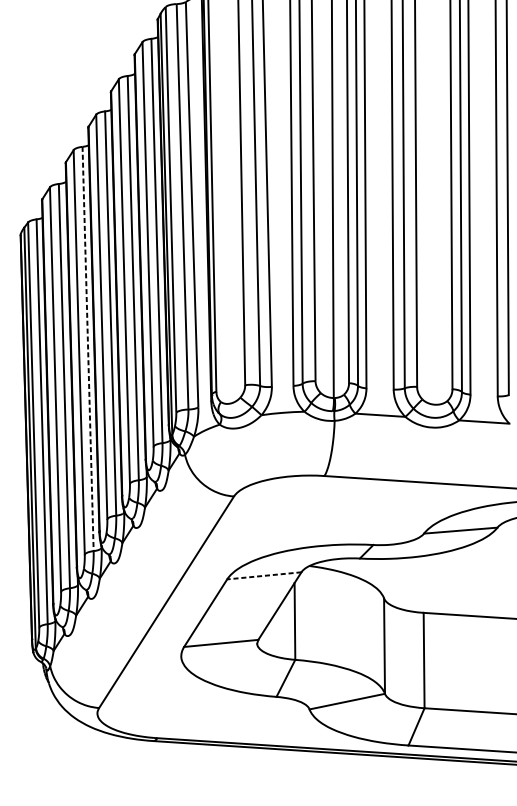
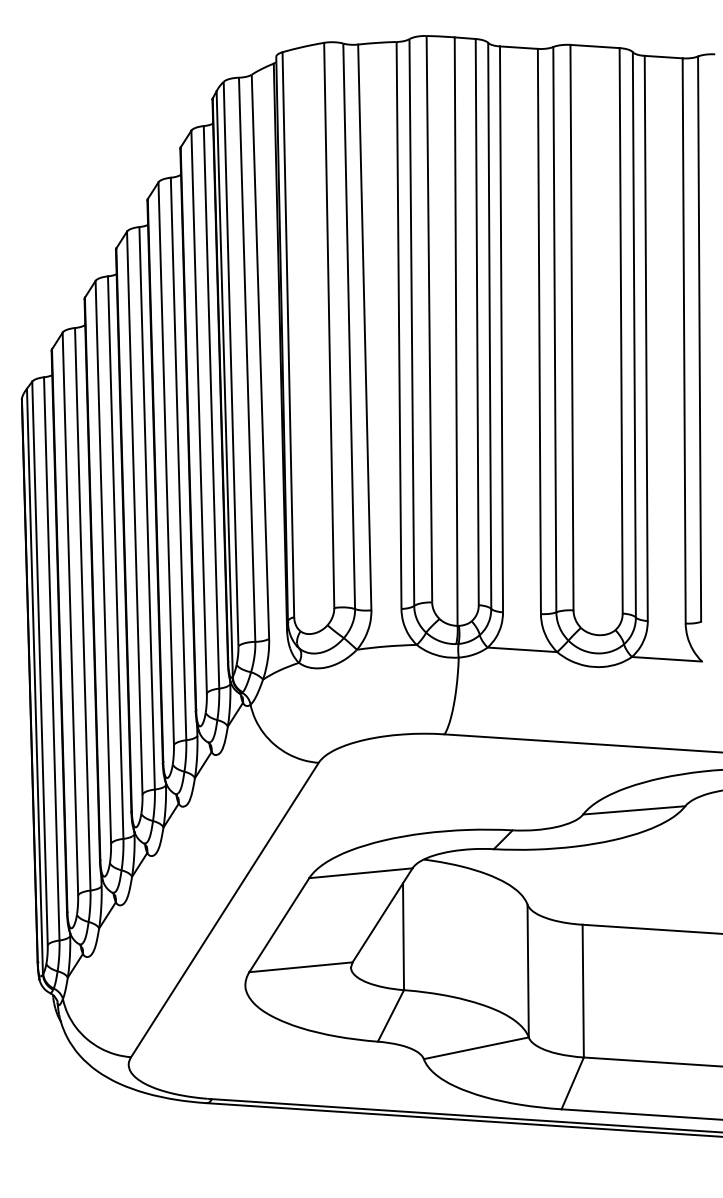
line: (87, 349) -> (115, 558), dashed -> solid
line: (264, 576) -> (360, 873), dashed -> solid

